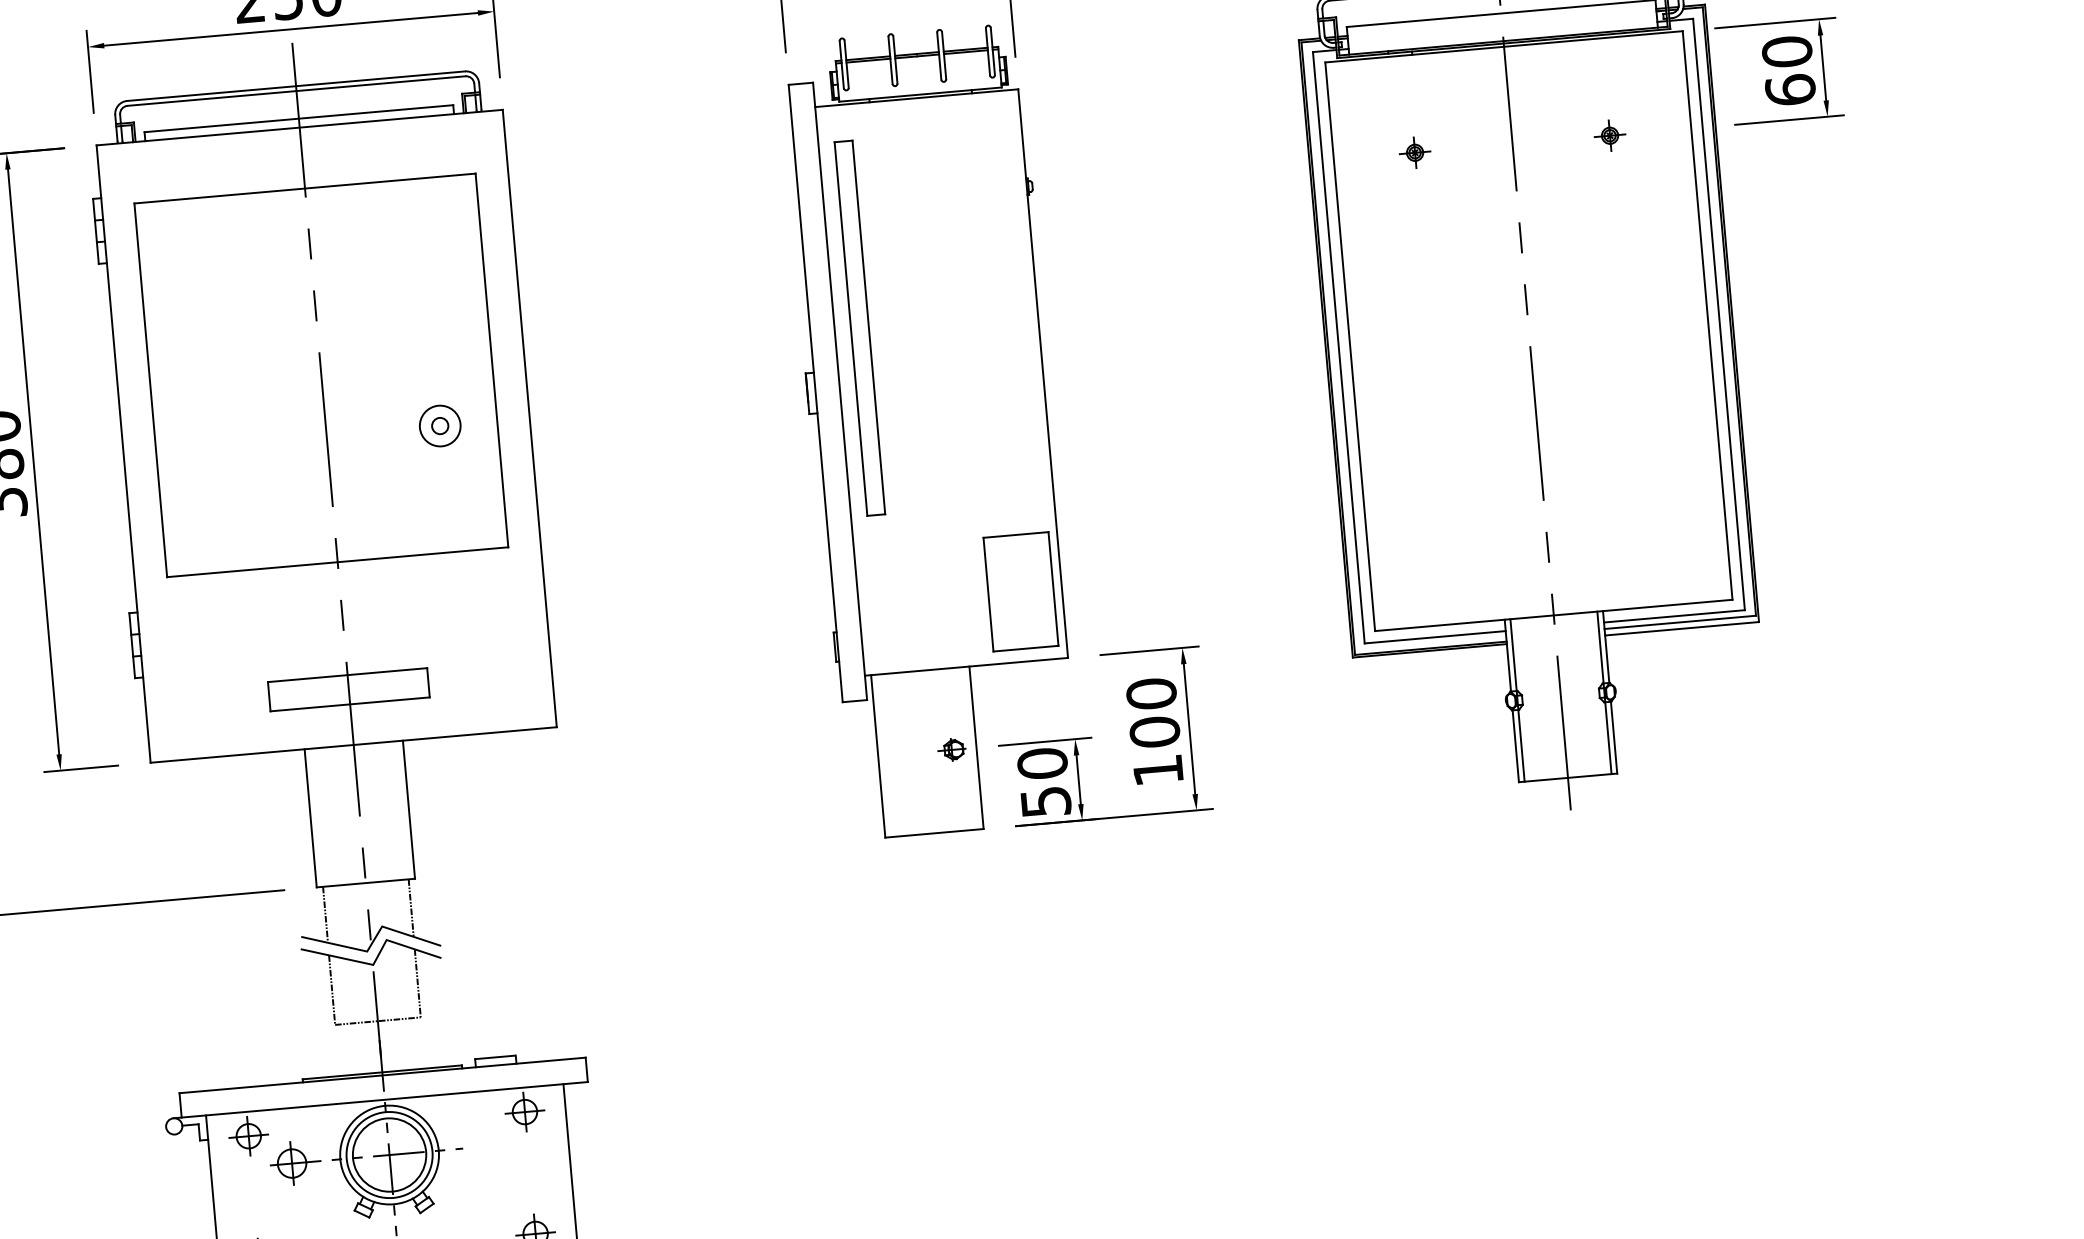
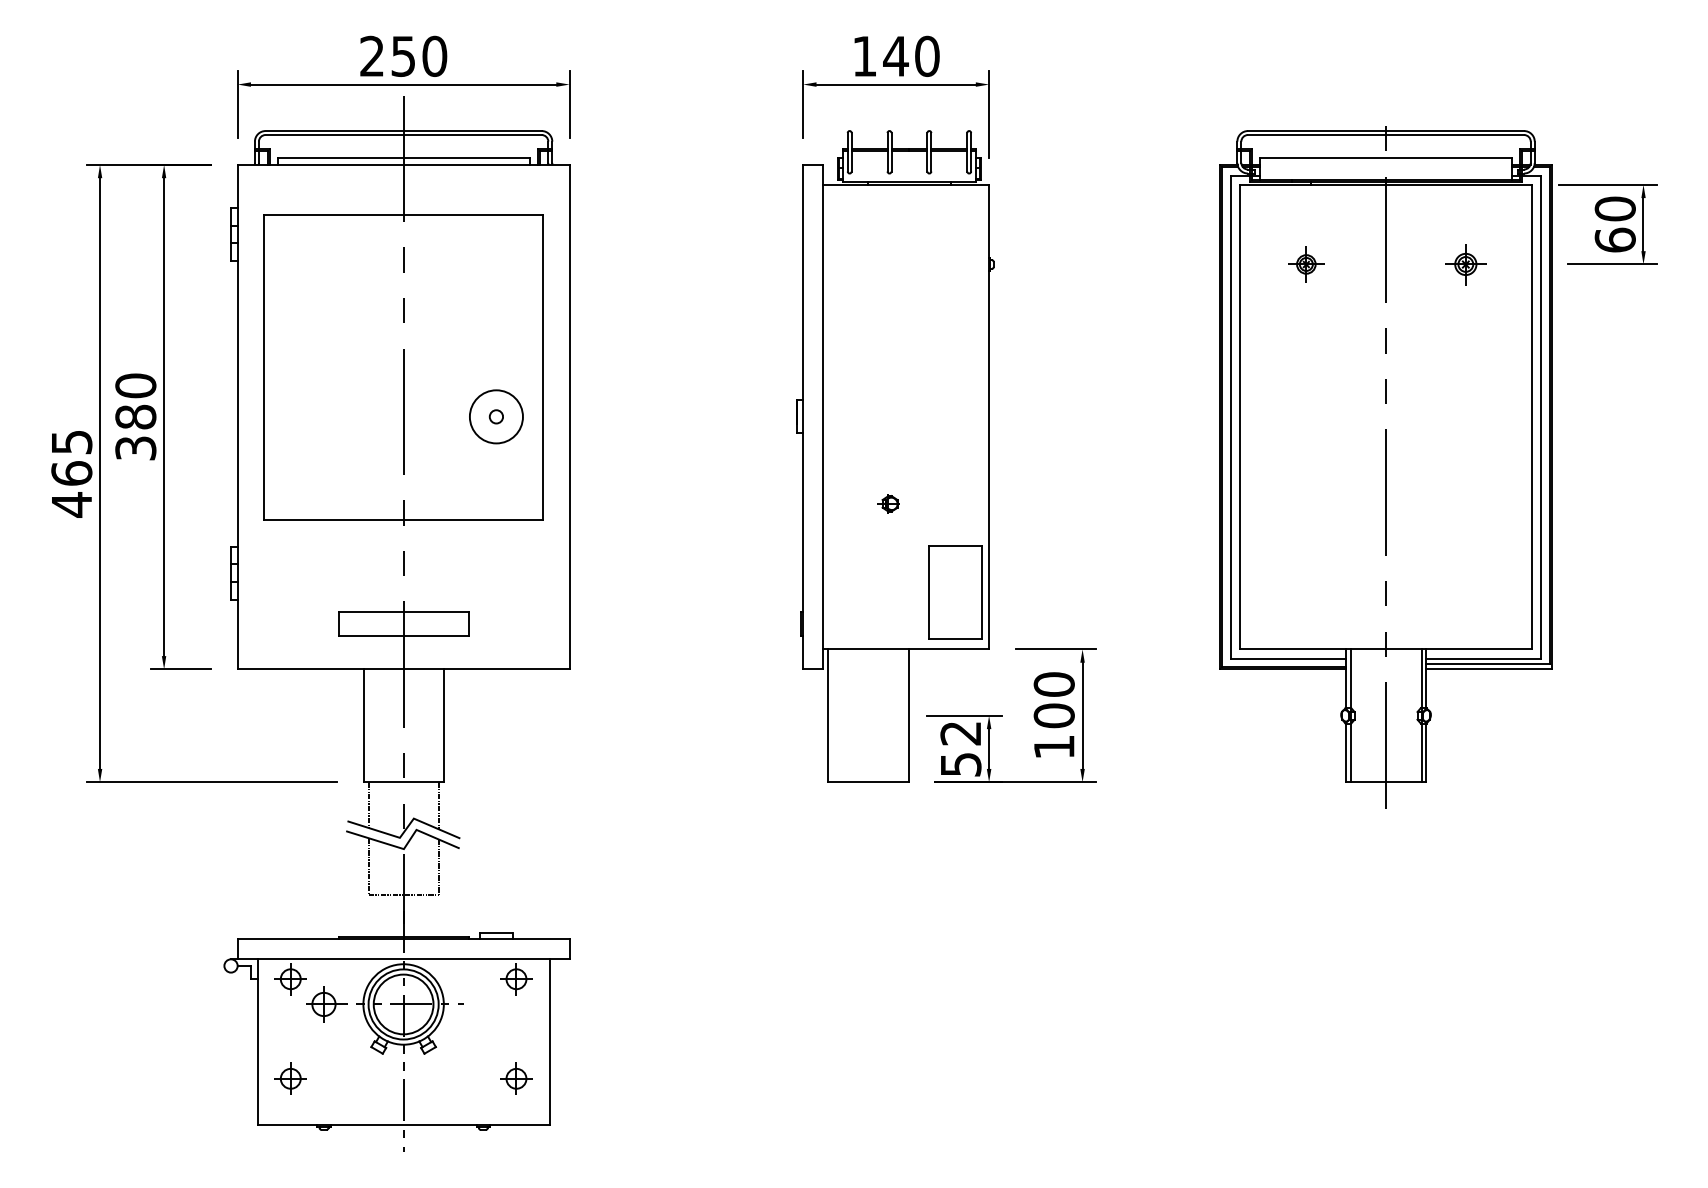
part: (1609, 135) -> (1465, 264), size x1.6
part: (1415, 152) -> (1306, 264), size x1.4
part: (859, 328) -> (843, 367), removed
circle: (440, 425) -> (496, 416), size x1.6
part: (951, 749) -> (888, 503), moved
text: (1042, 763) -> (960, 733), 50 -> 52

